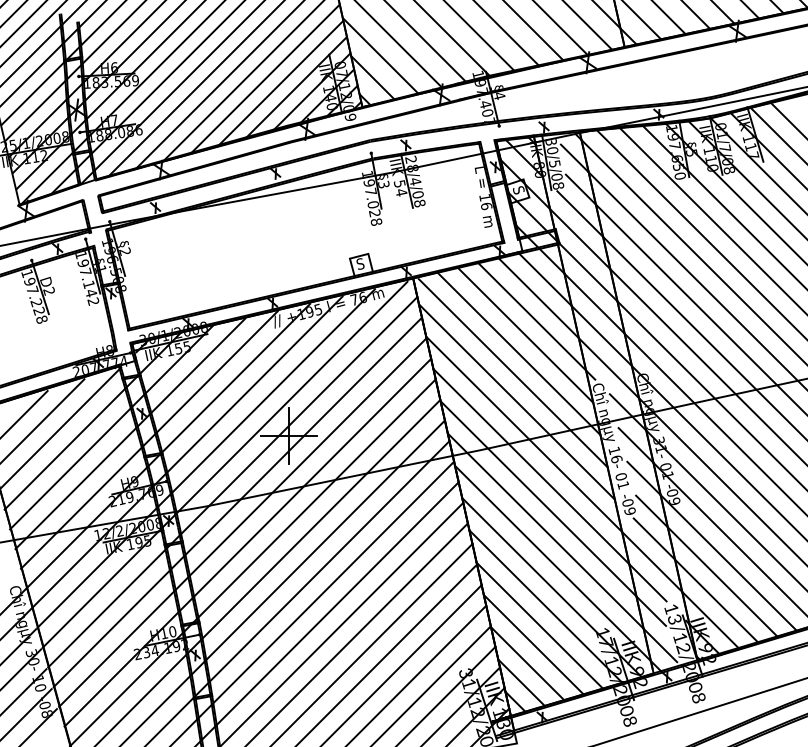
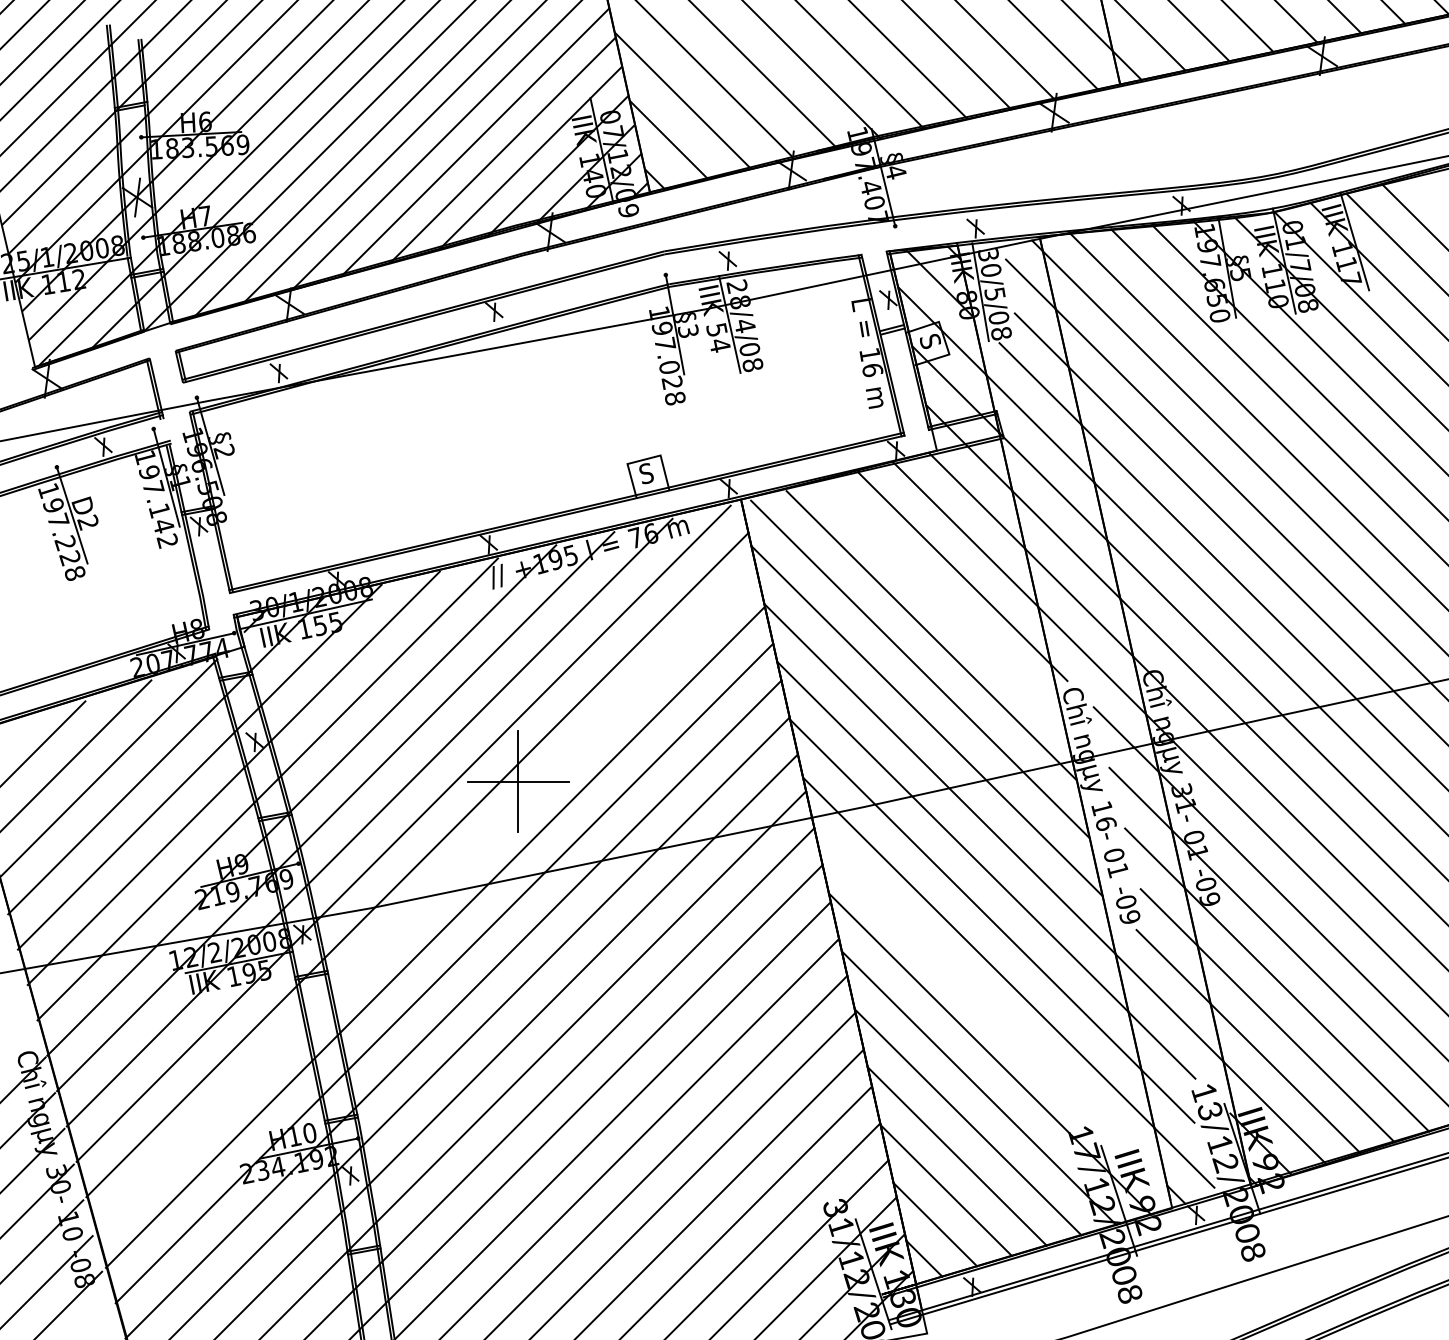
line: (525, 335) -> (942, 601), removed
line: (237, 502) -> (425, 901), removed
line: (552, 562) -> (990, 1008), removed

